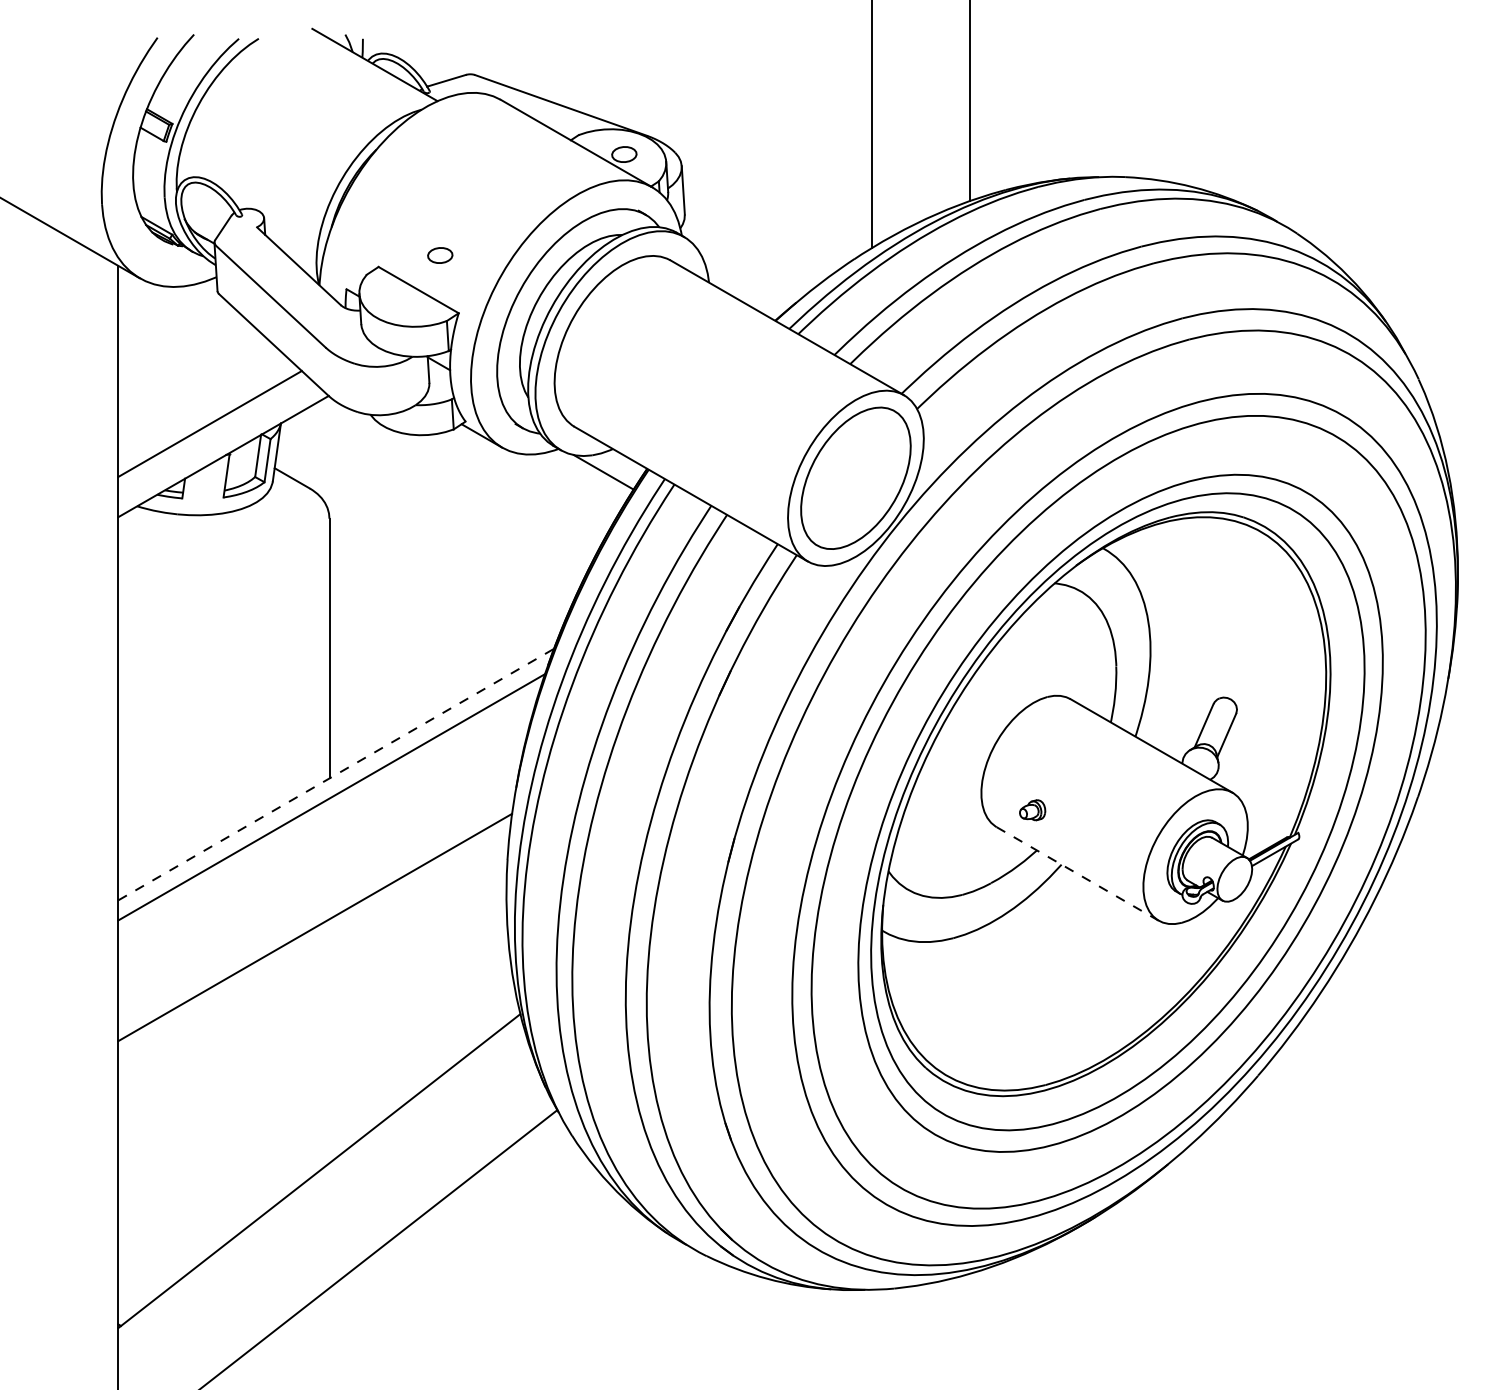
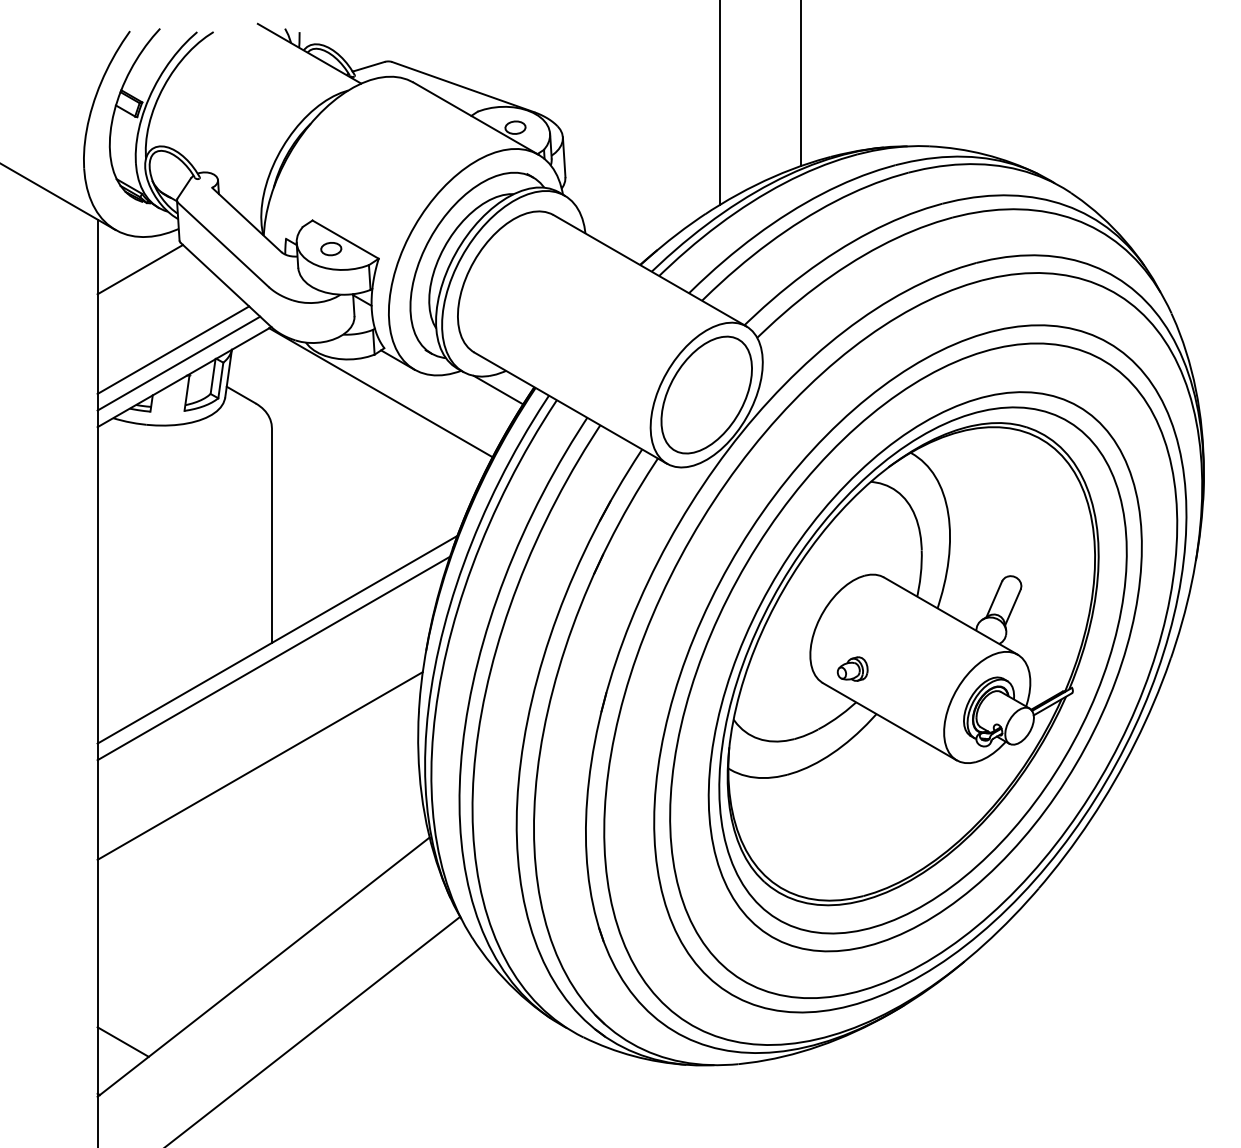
part: (440, 255) -> (331, 249), moved
line: (169, 326) -> (139, 269), added
line: (216, 440) -> (178, 363), added
line: (460, 475) -> (380, 392), added
line: (336, 774) -> (277, 639), dashed -> solid
part: (1032, 810) -> (852, 669), size x1.43
line: (1077, 873) -> (889, 721), dashed -> solid
line: (149, 1261) -> (123, 1041), added

